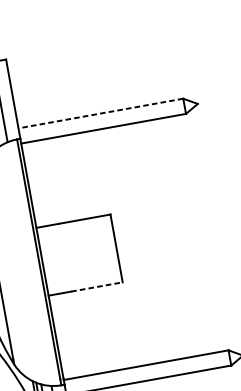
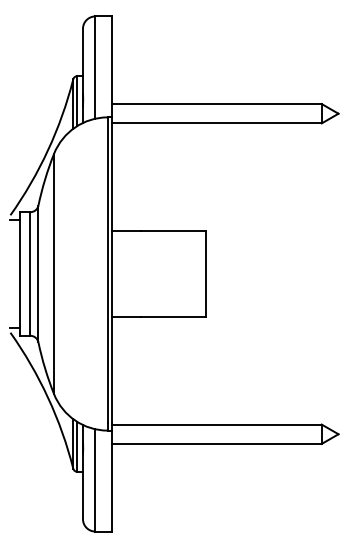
line: (100, 113) -> (216, 104), dashed -> solid
line: (97, 287) -> (173, 317), dashed -> solid

